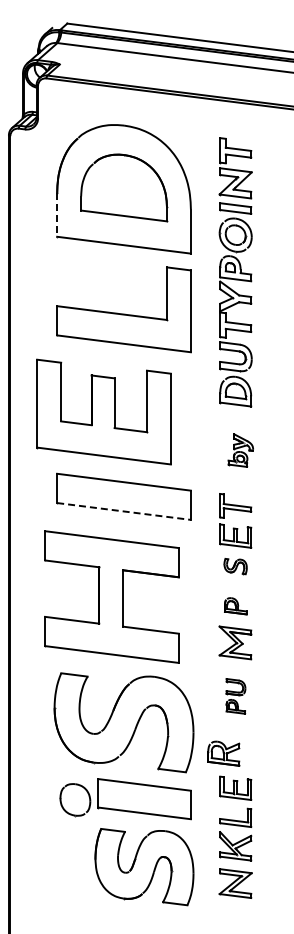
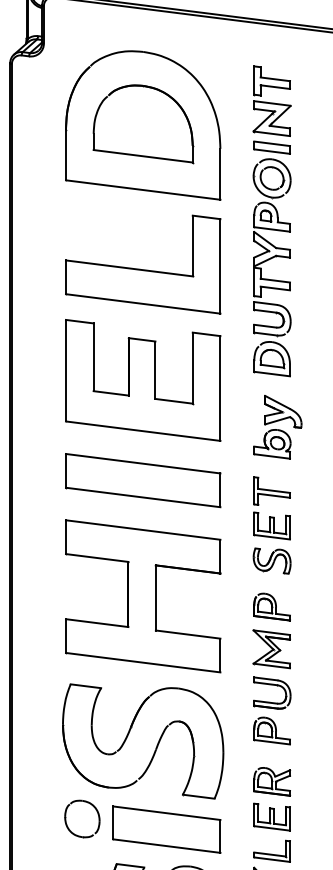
line: (57, 214) -> (66, 154), dashed -> solid
part: (103, 411) -> (142, 379), moved
part: (240, 450) -> (277, 427), size x1.67
line: (124, 511) -> (143, 497), dashed -> solid
part: (235, 566) -> (271, 561), size x1.43
part: (111, 596) -> (142, 595), moved
part: (235, 605) -> (271, 606), size x1.43
part: (235, 696) -> (271, 711), size x1.67
part: (223, 753) -> (271, 781), moved
part: (75, 800) -> (82, 819), moved

